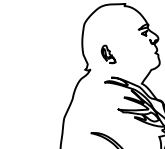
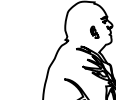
part: (107, 53) -> (94, 31), moved

